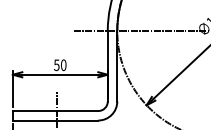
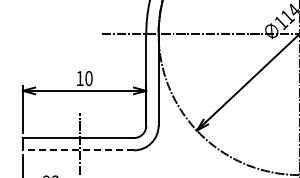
text: (56, 65) -> (79, 78), 50 -> 10
line: (55, 120) -> (78, 150), solid -> dashed

